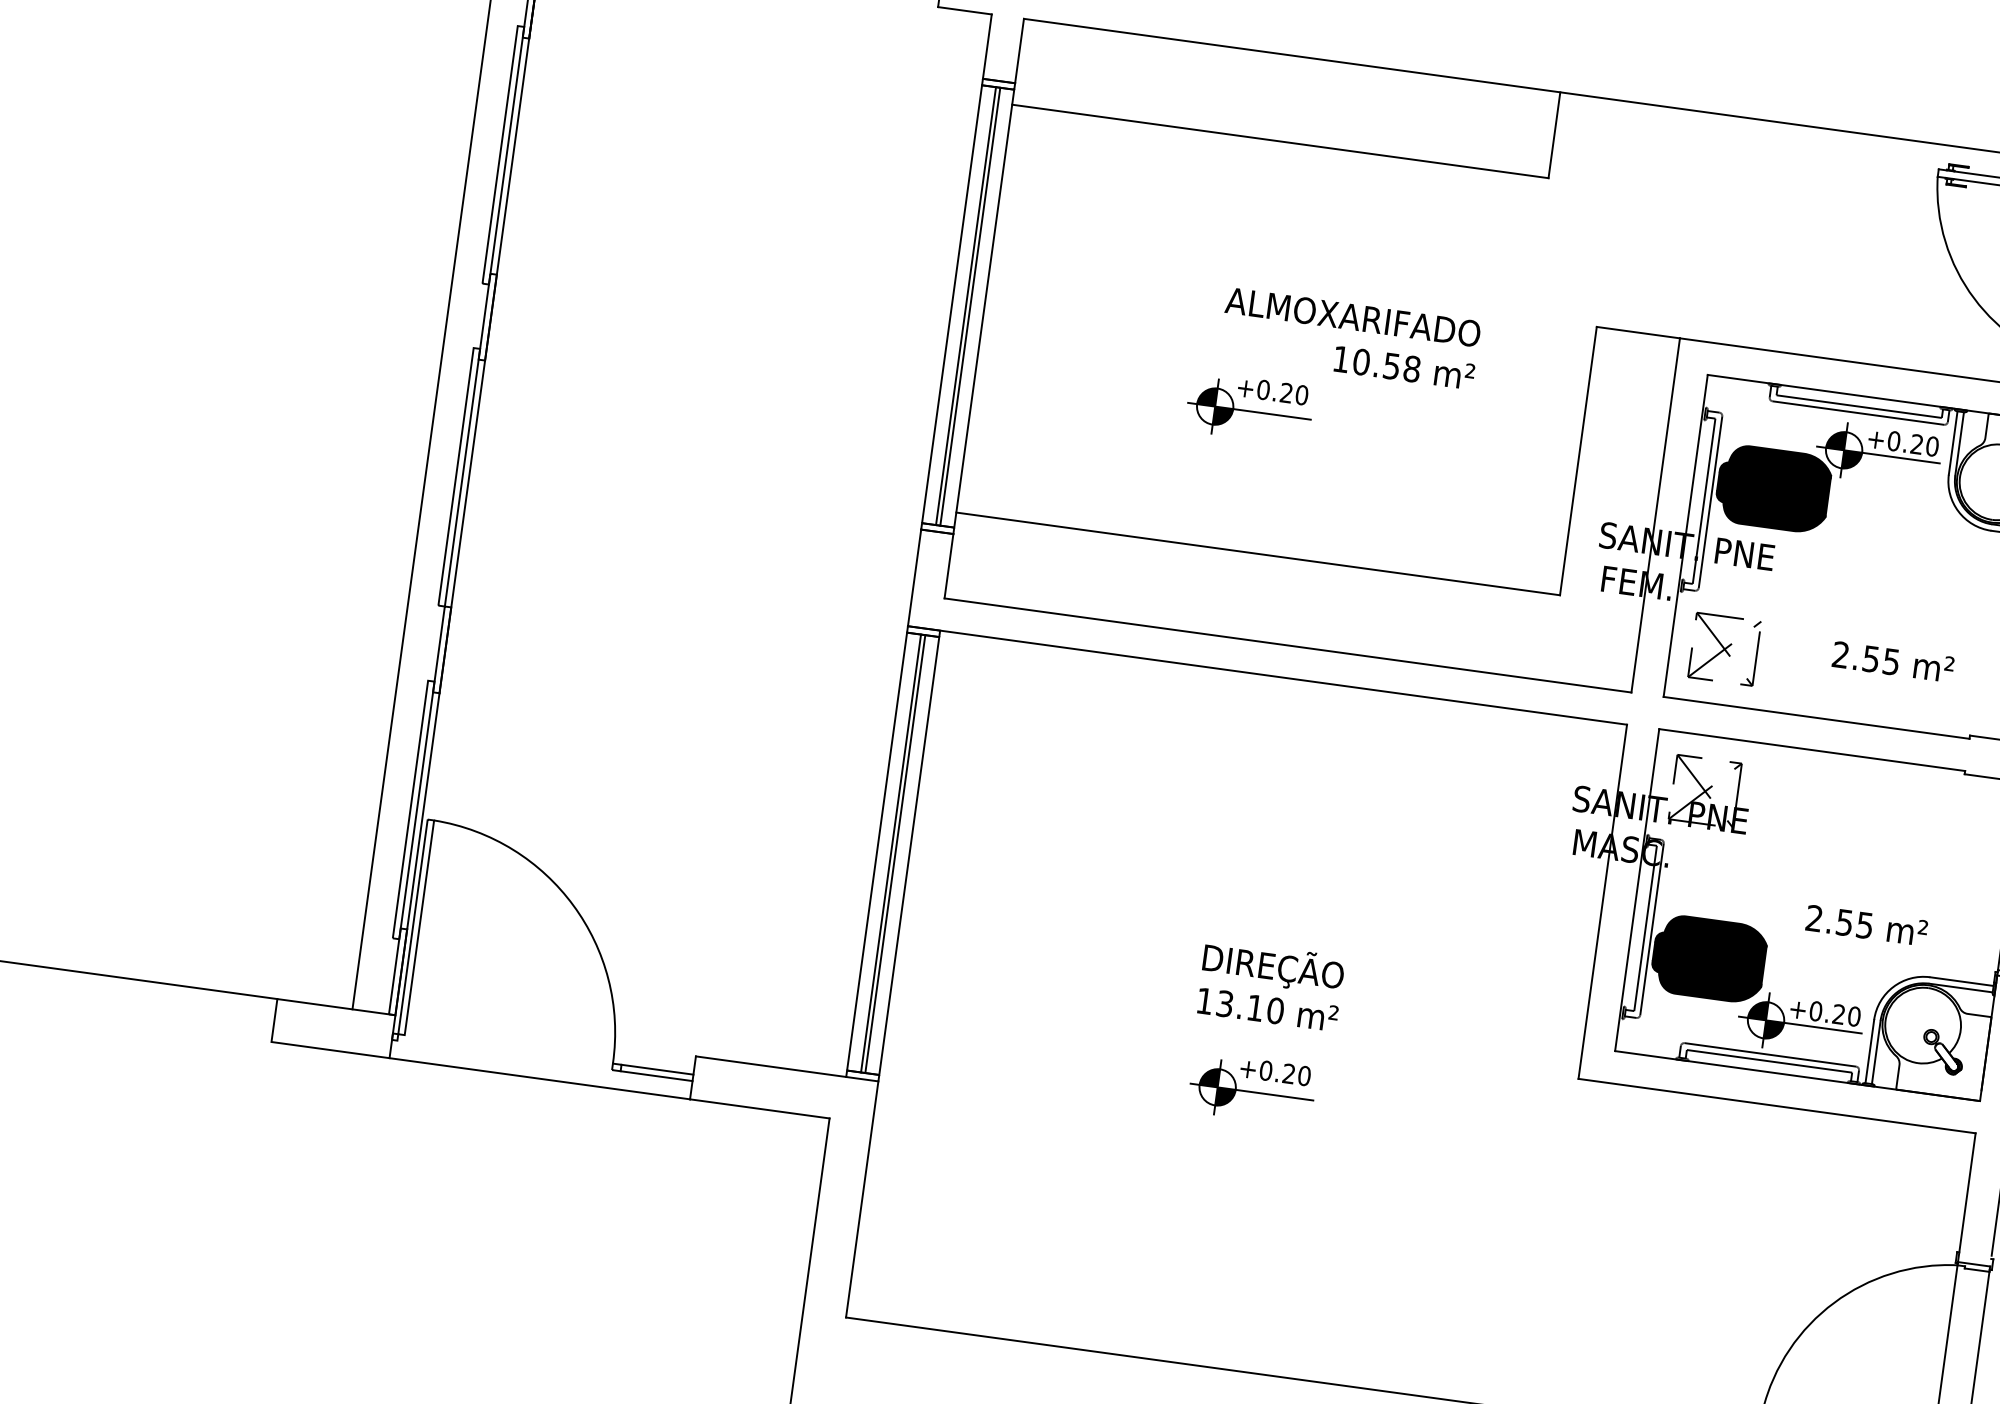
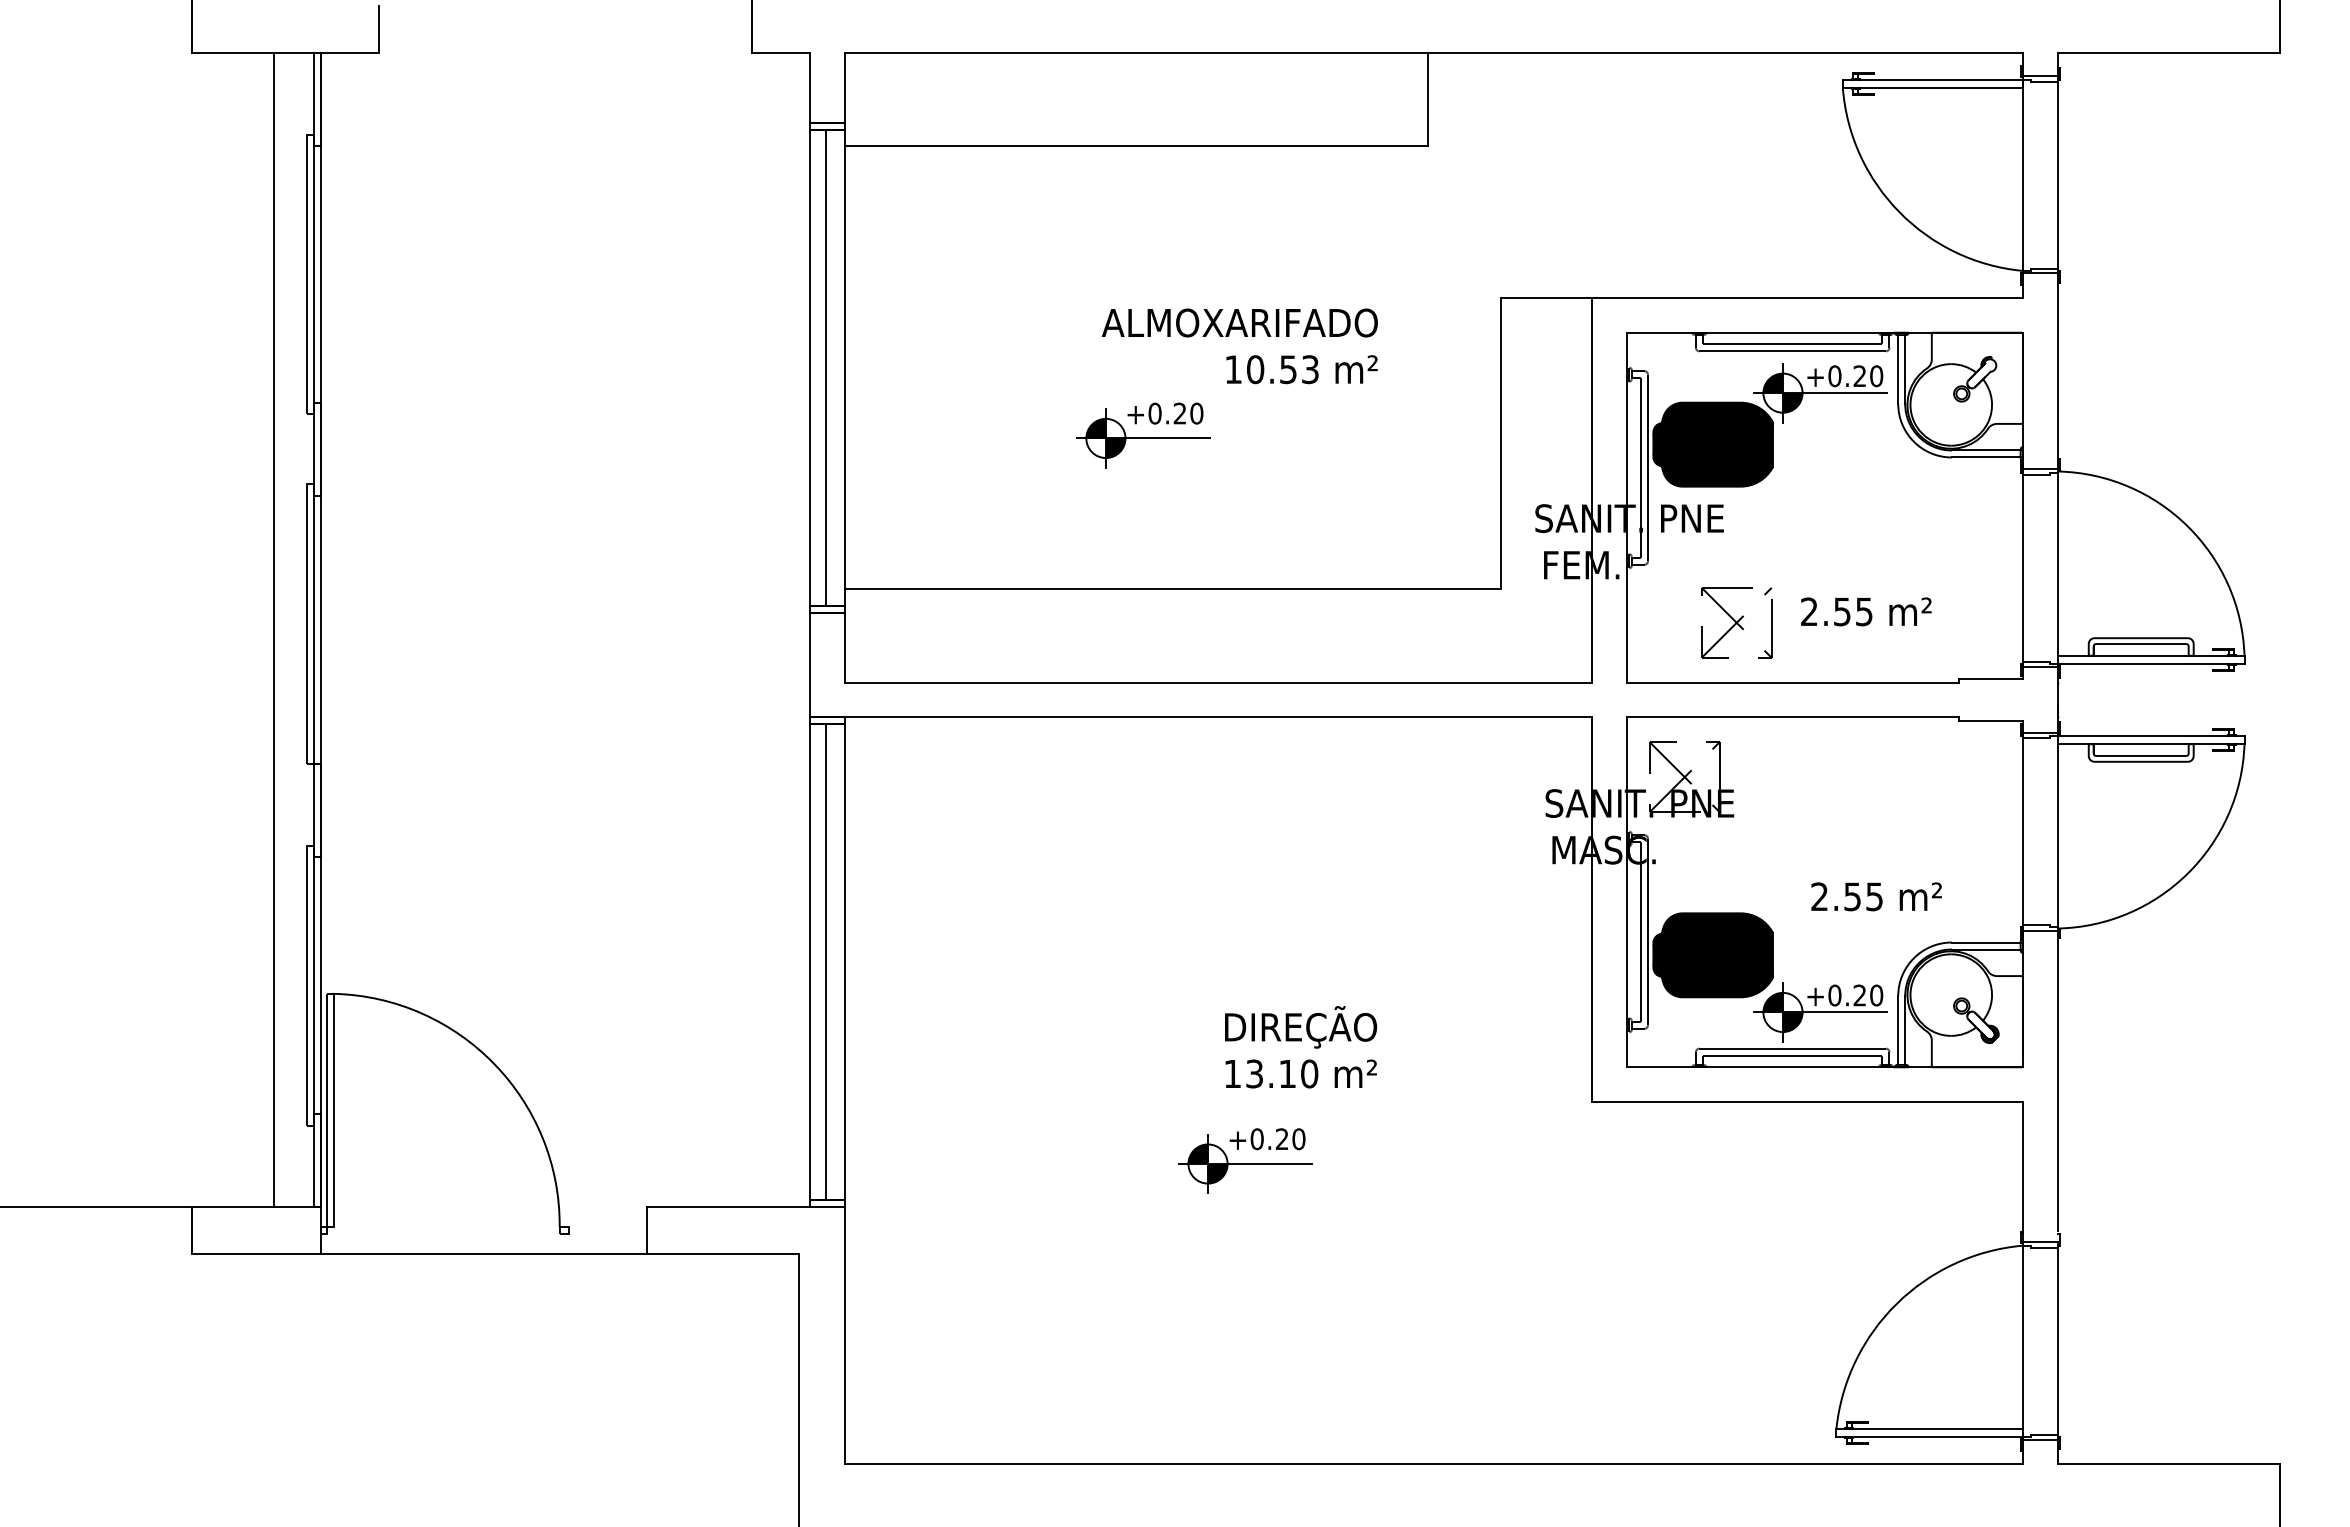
line: (970, 306) -> (830, 367), removed
text: (1412, 368) -> (1310, 369), 10.58 -> 10.53
part: (1724, 648) -> (1736, 622), moved
line: (895, 854) -> (830, 962), removed
text: (1271, 985) -> (1301, 1047), moved
line: (657, 1070) -> (608, 1227), removed
line: (656, 1076) -> (608, 1234), removed

